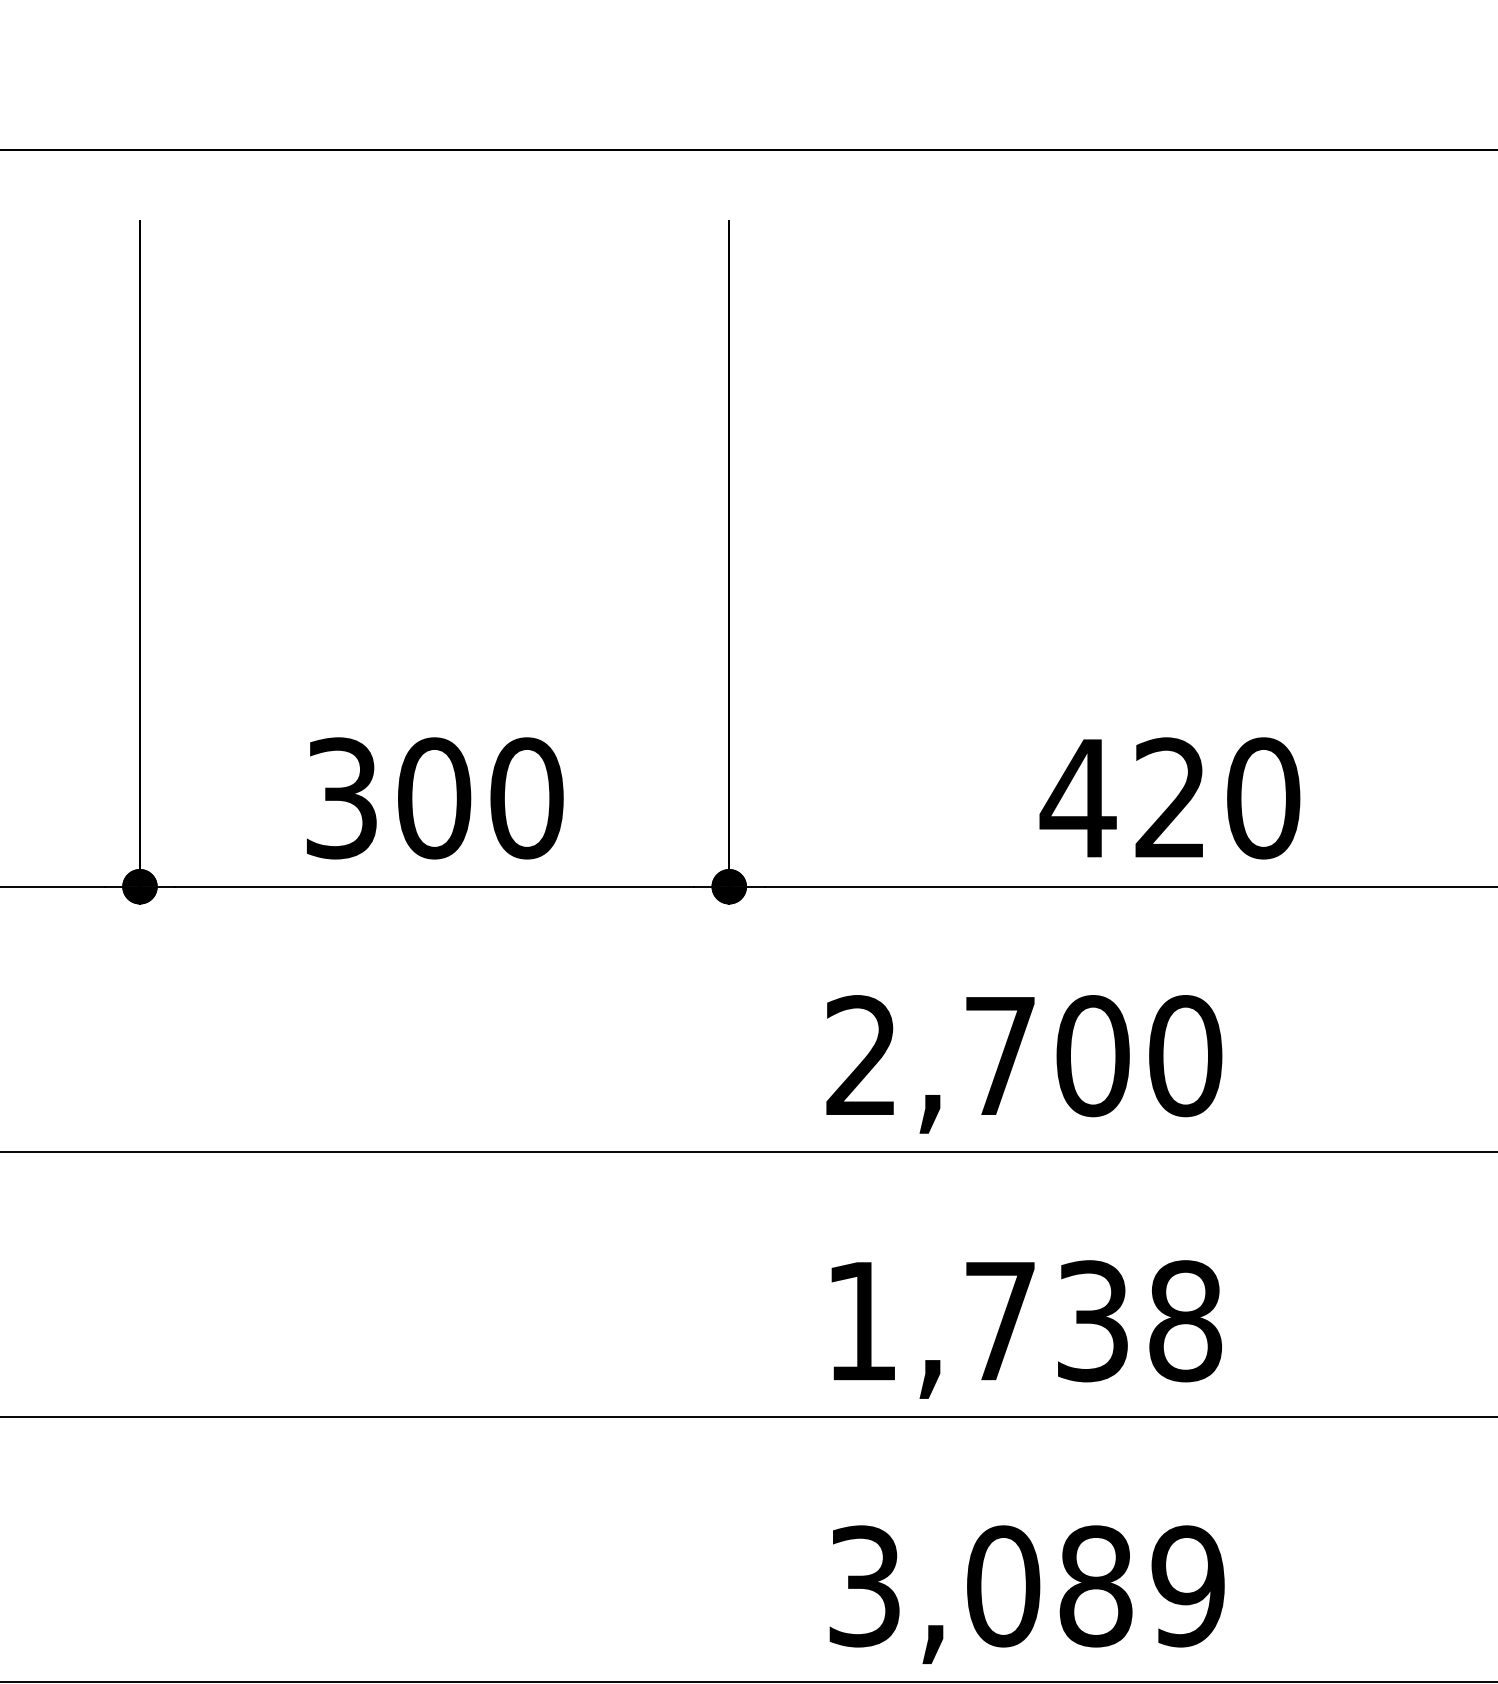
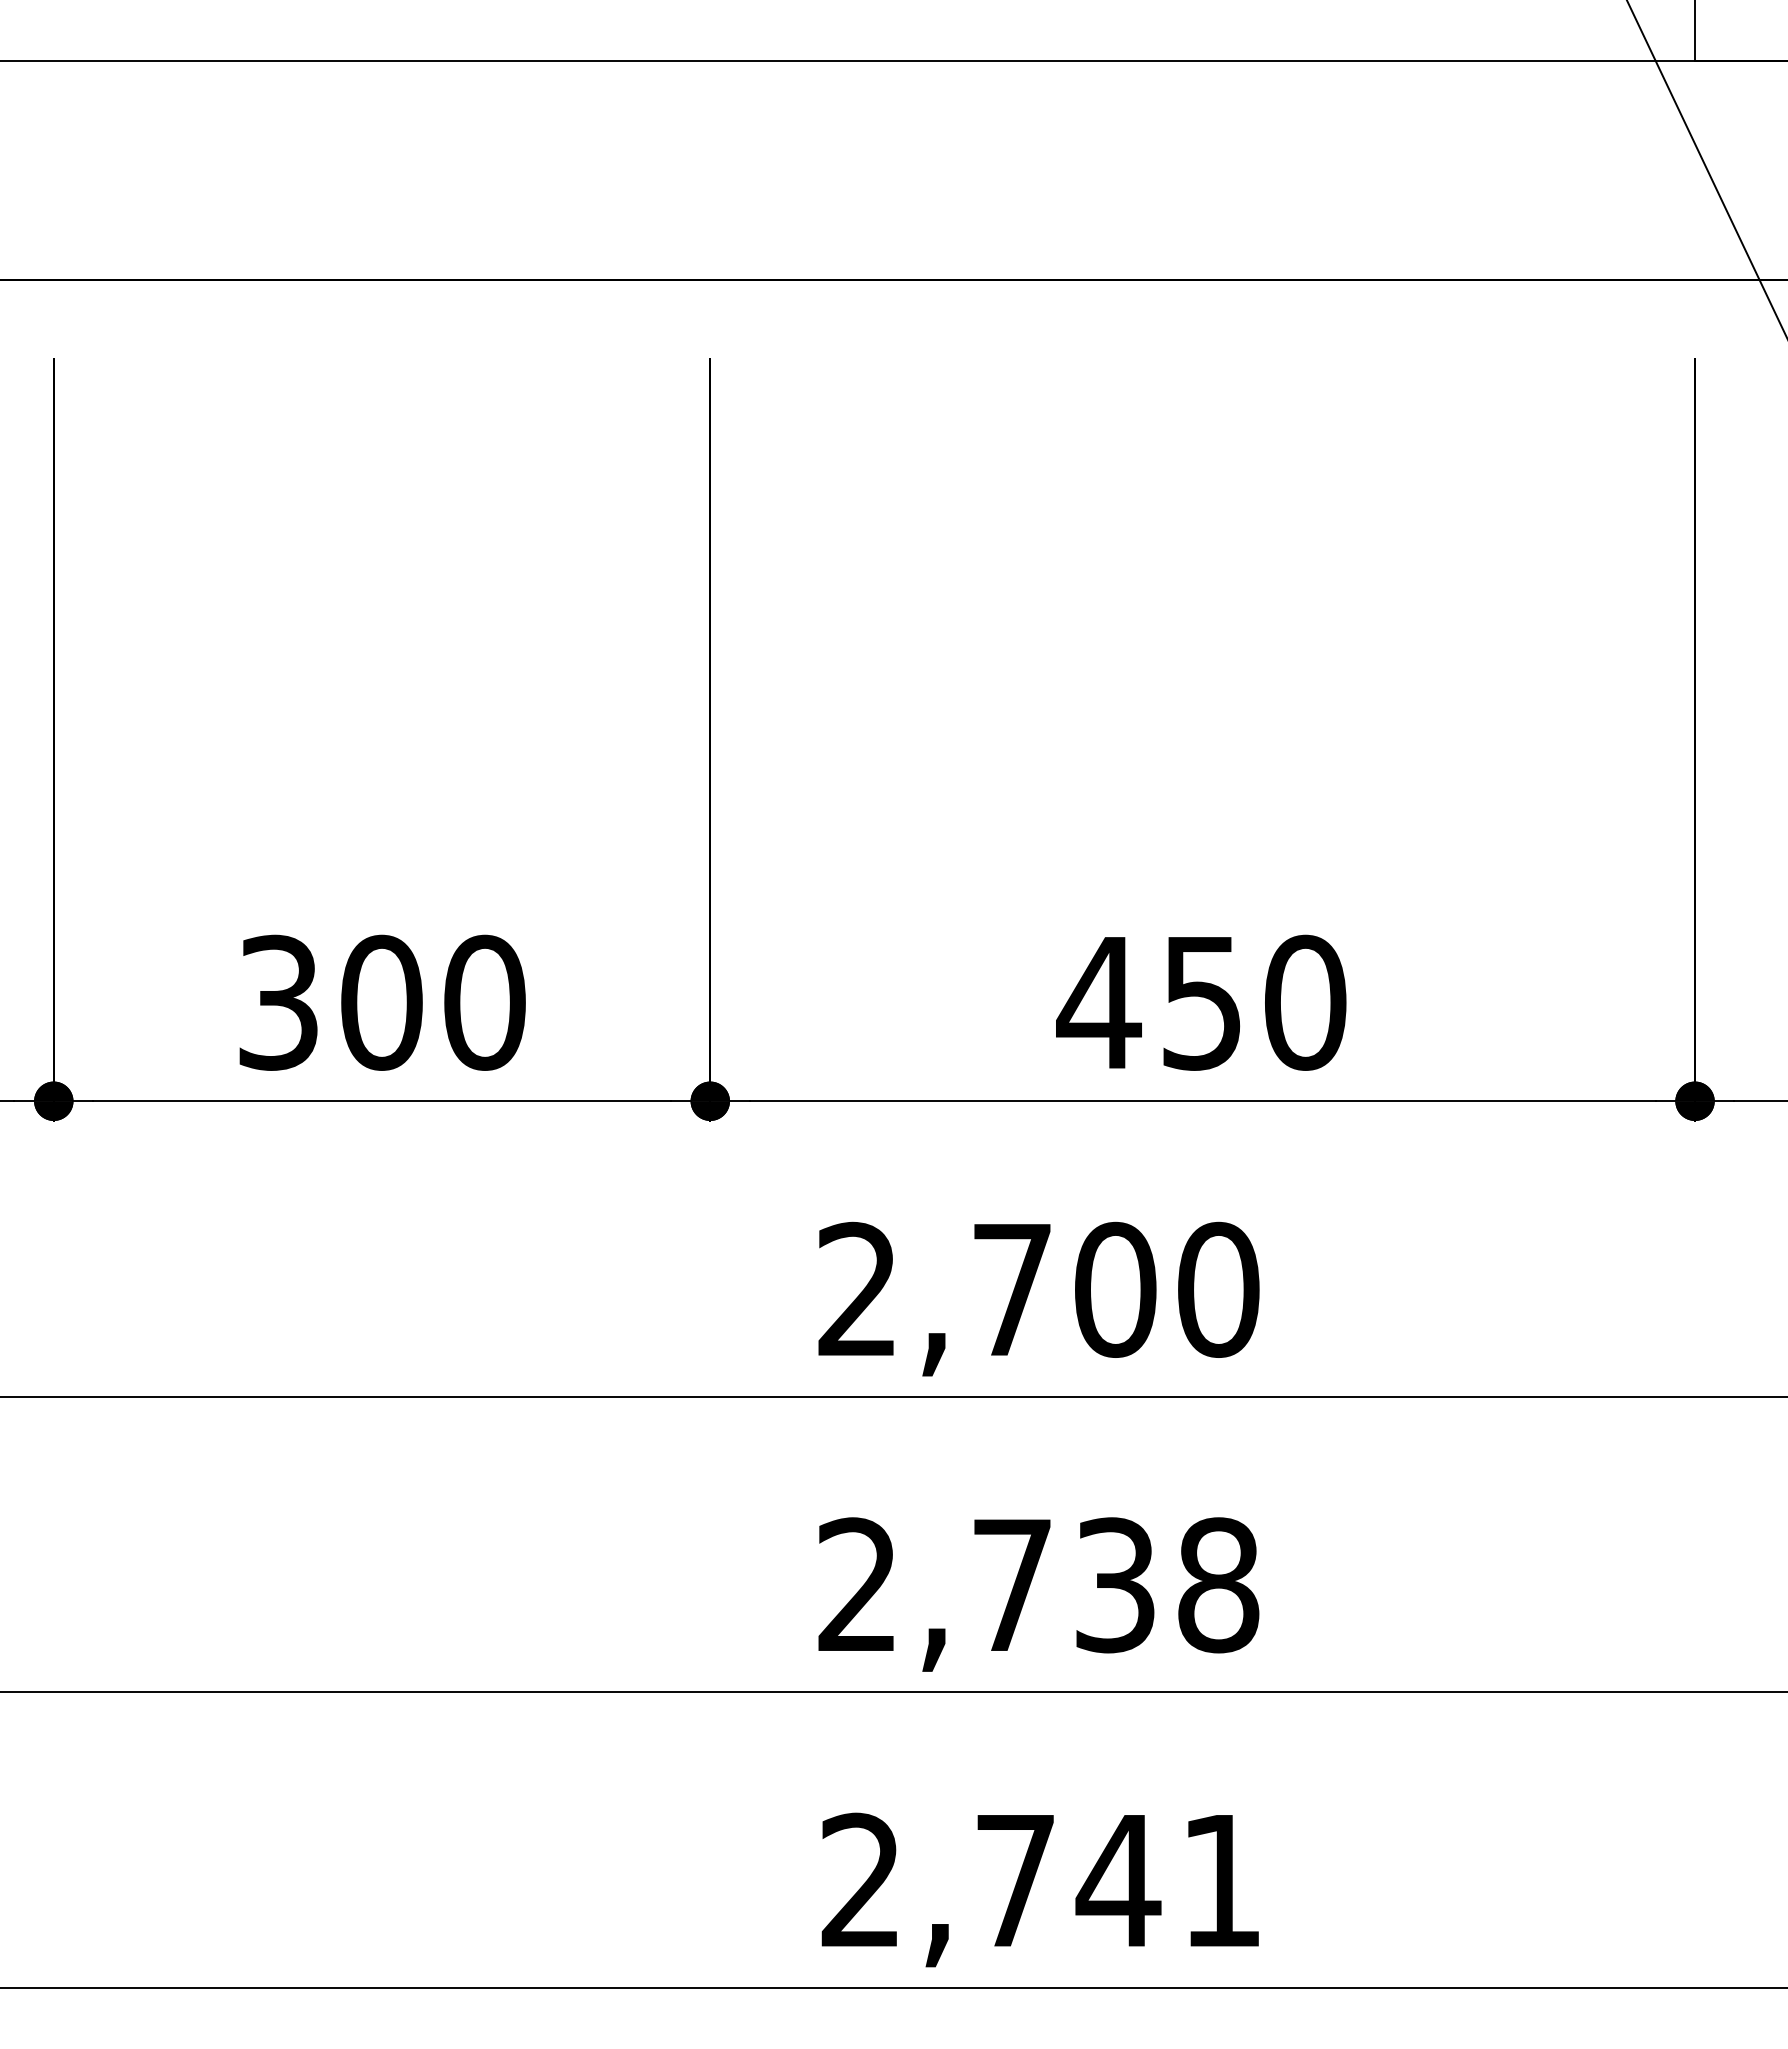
text: (1170, 798) -> (1201, 1002), 420 -> 450
text: (860, 1319) -> (856, 1583), 1,738 -> 2,738
text: (1026, 1586) -> (1041, 1880), 3,089 -> 2,741

